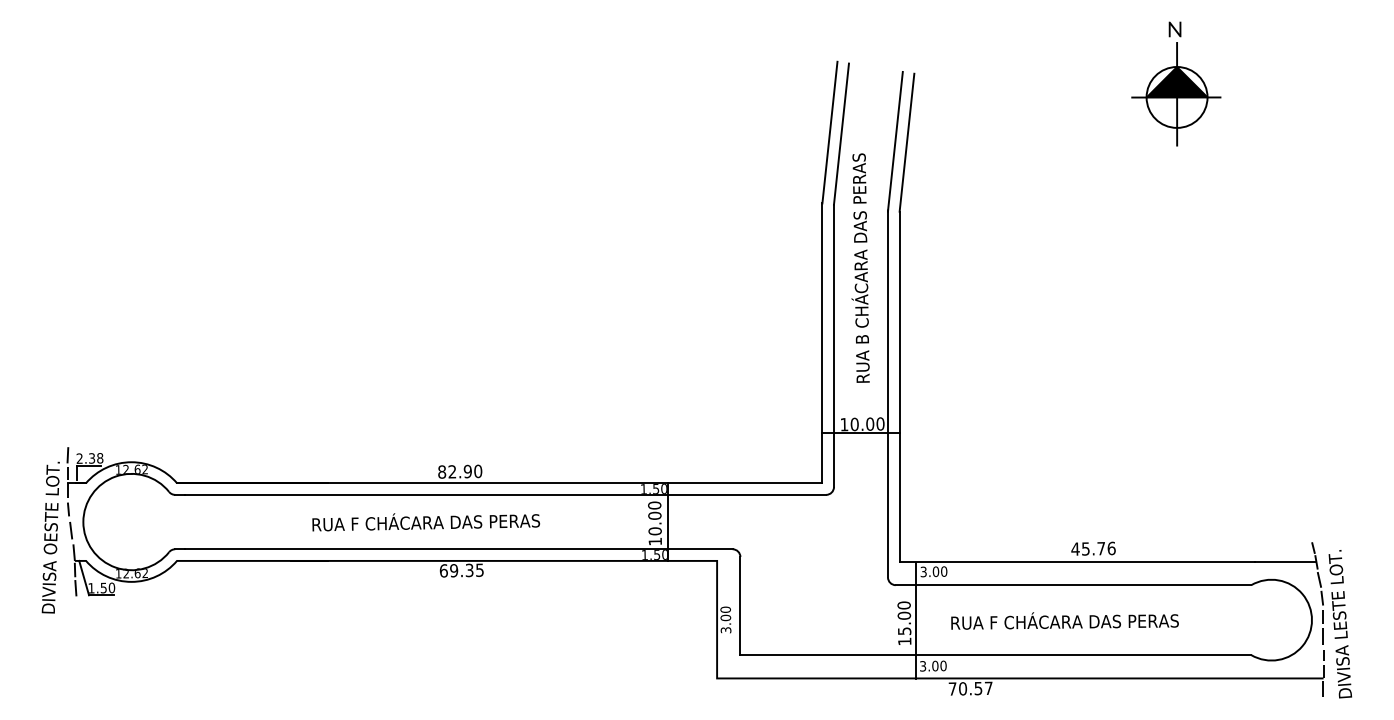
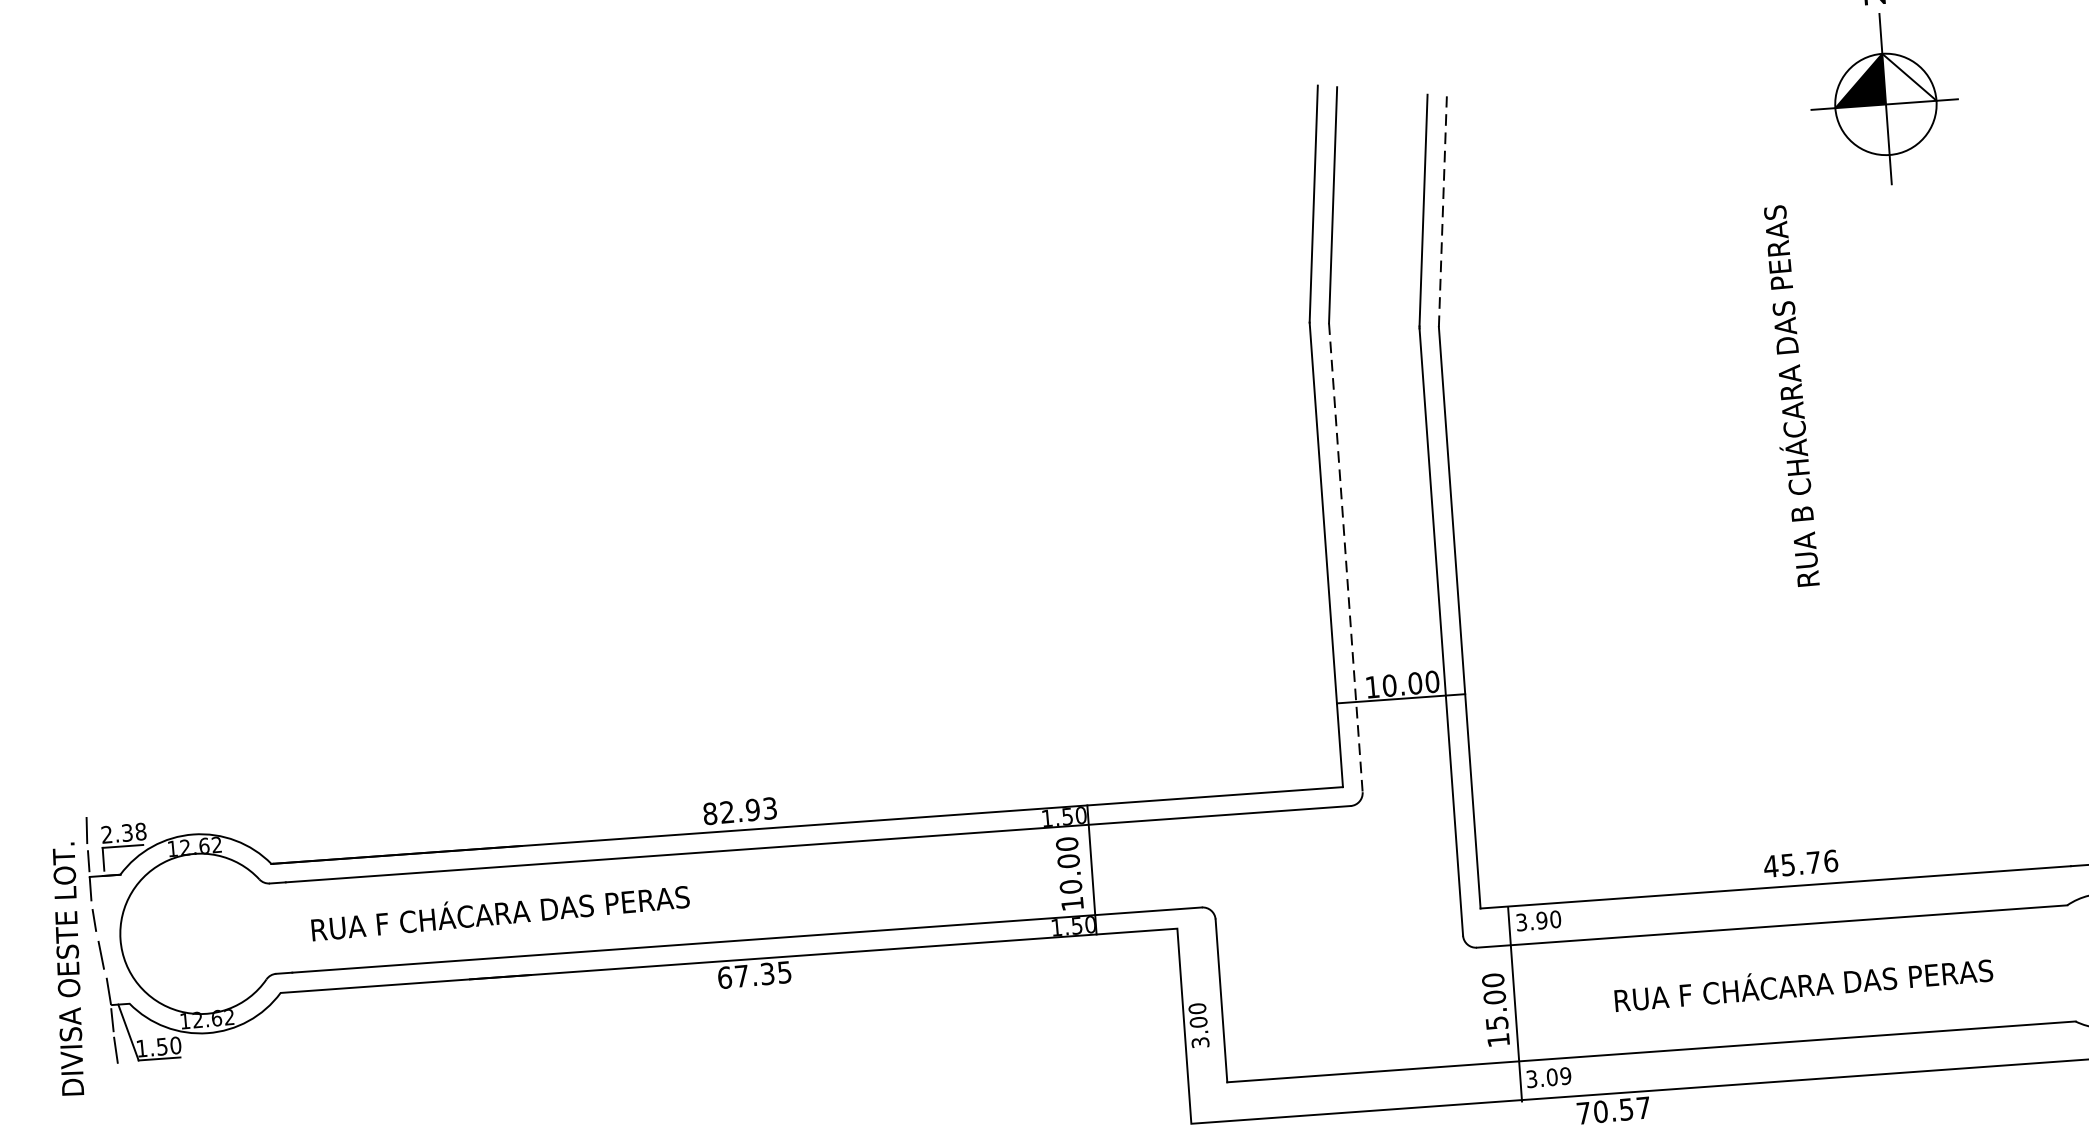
fill: (1192, 82) -> (1909, 77), removed
line: (907, 142) -> (1443, 211), solid -> dashed
text: (860, 267) -> (1790, 395), moved
line: (833, 346) -> (1345, 558), solid -> dashed
text: (478, 471) -> (770, 808), 82.90 -> 82.93
text: (426, 522) -> (501, 913), moved
text: (454, 570) -> (742, 975), 69.35 -> 67.35
text: (935, 571) -> (1541, 920), 3.00 -> 3.90
text: (1064, 620) -> (1802, 983), moved
text: (943, 666) -> (1565, 1077), 3.00 -> 3.09

